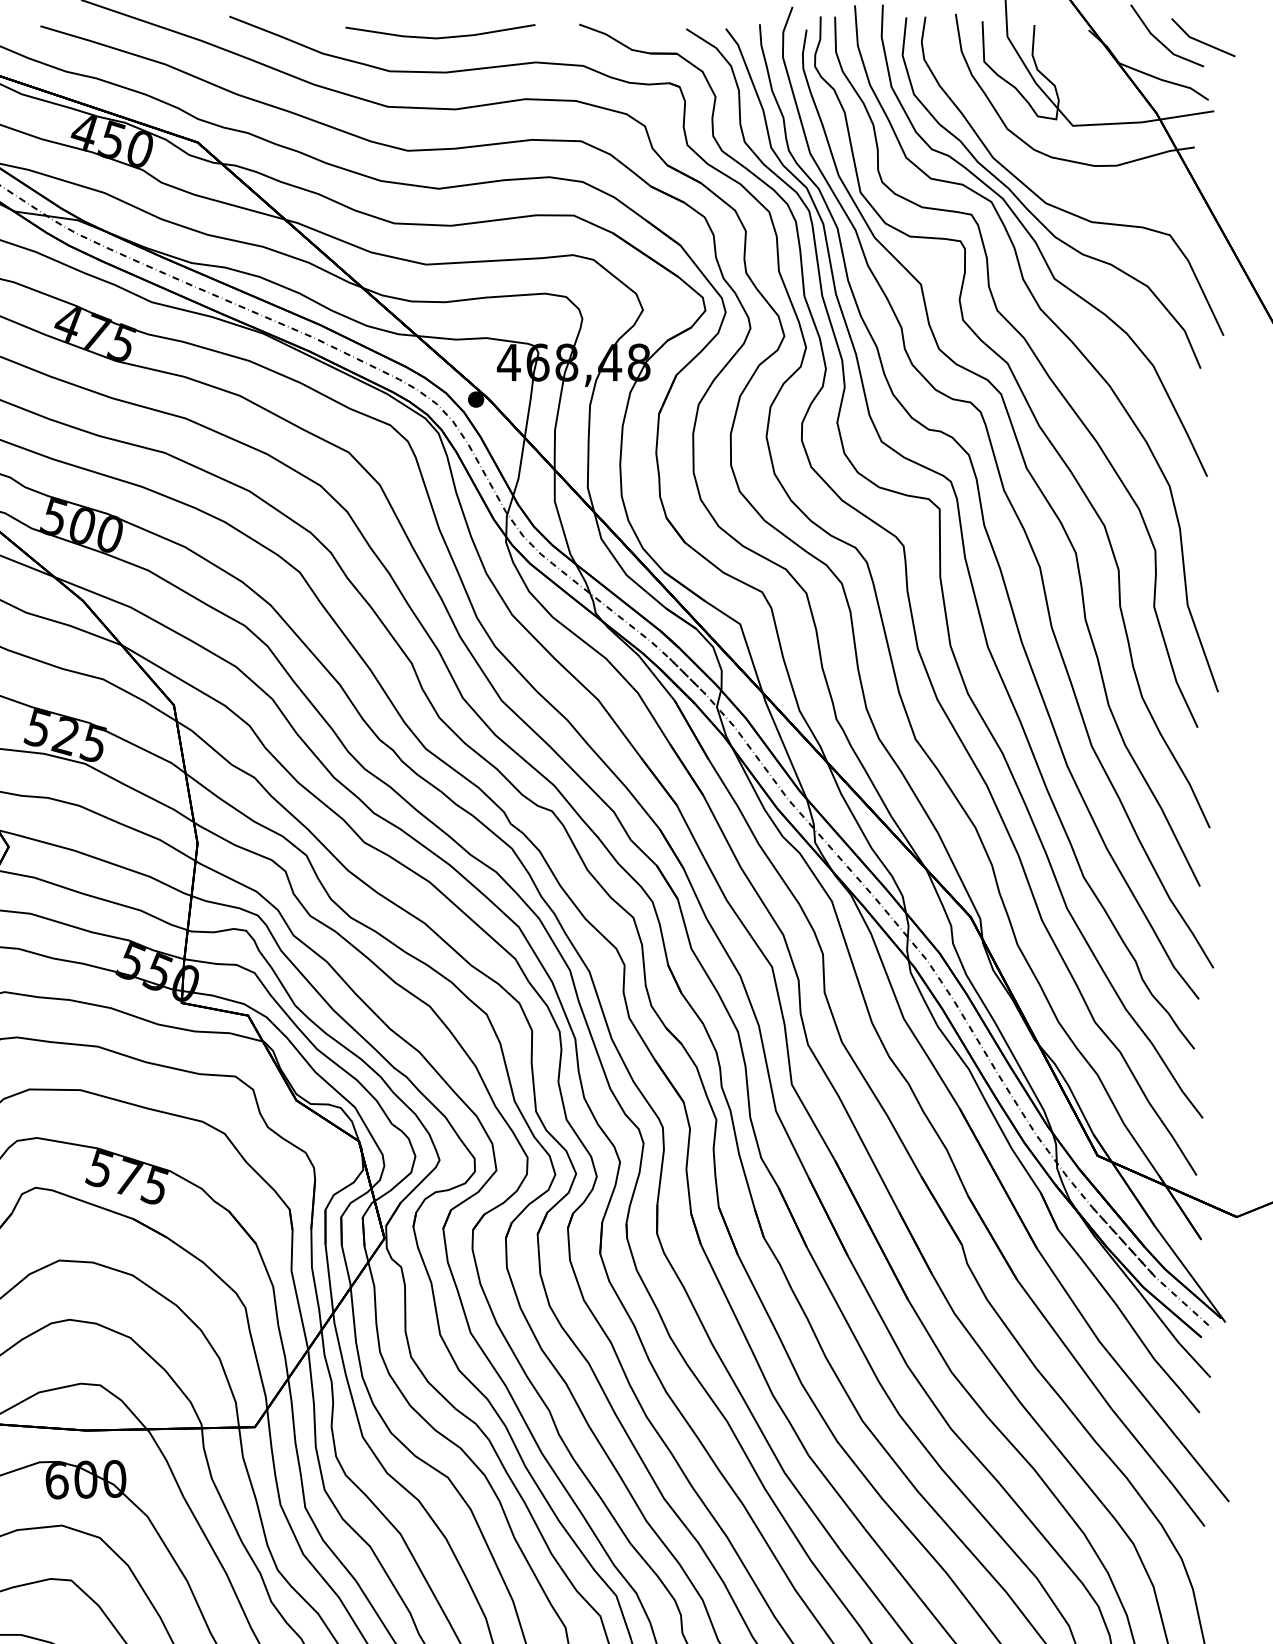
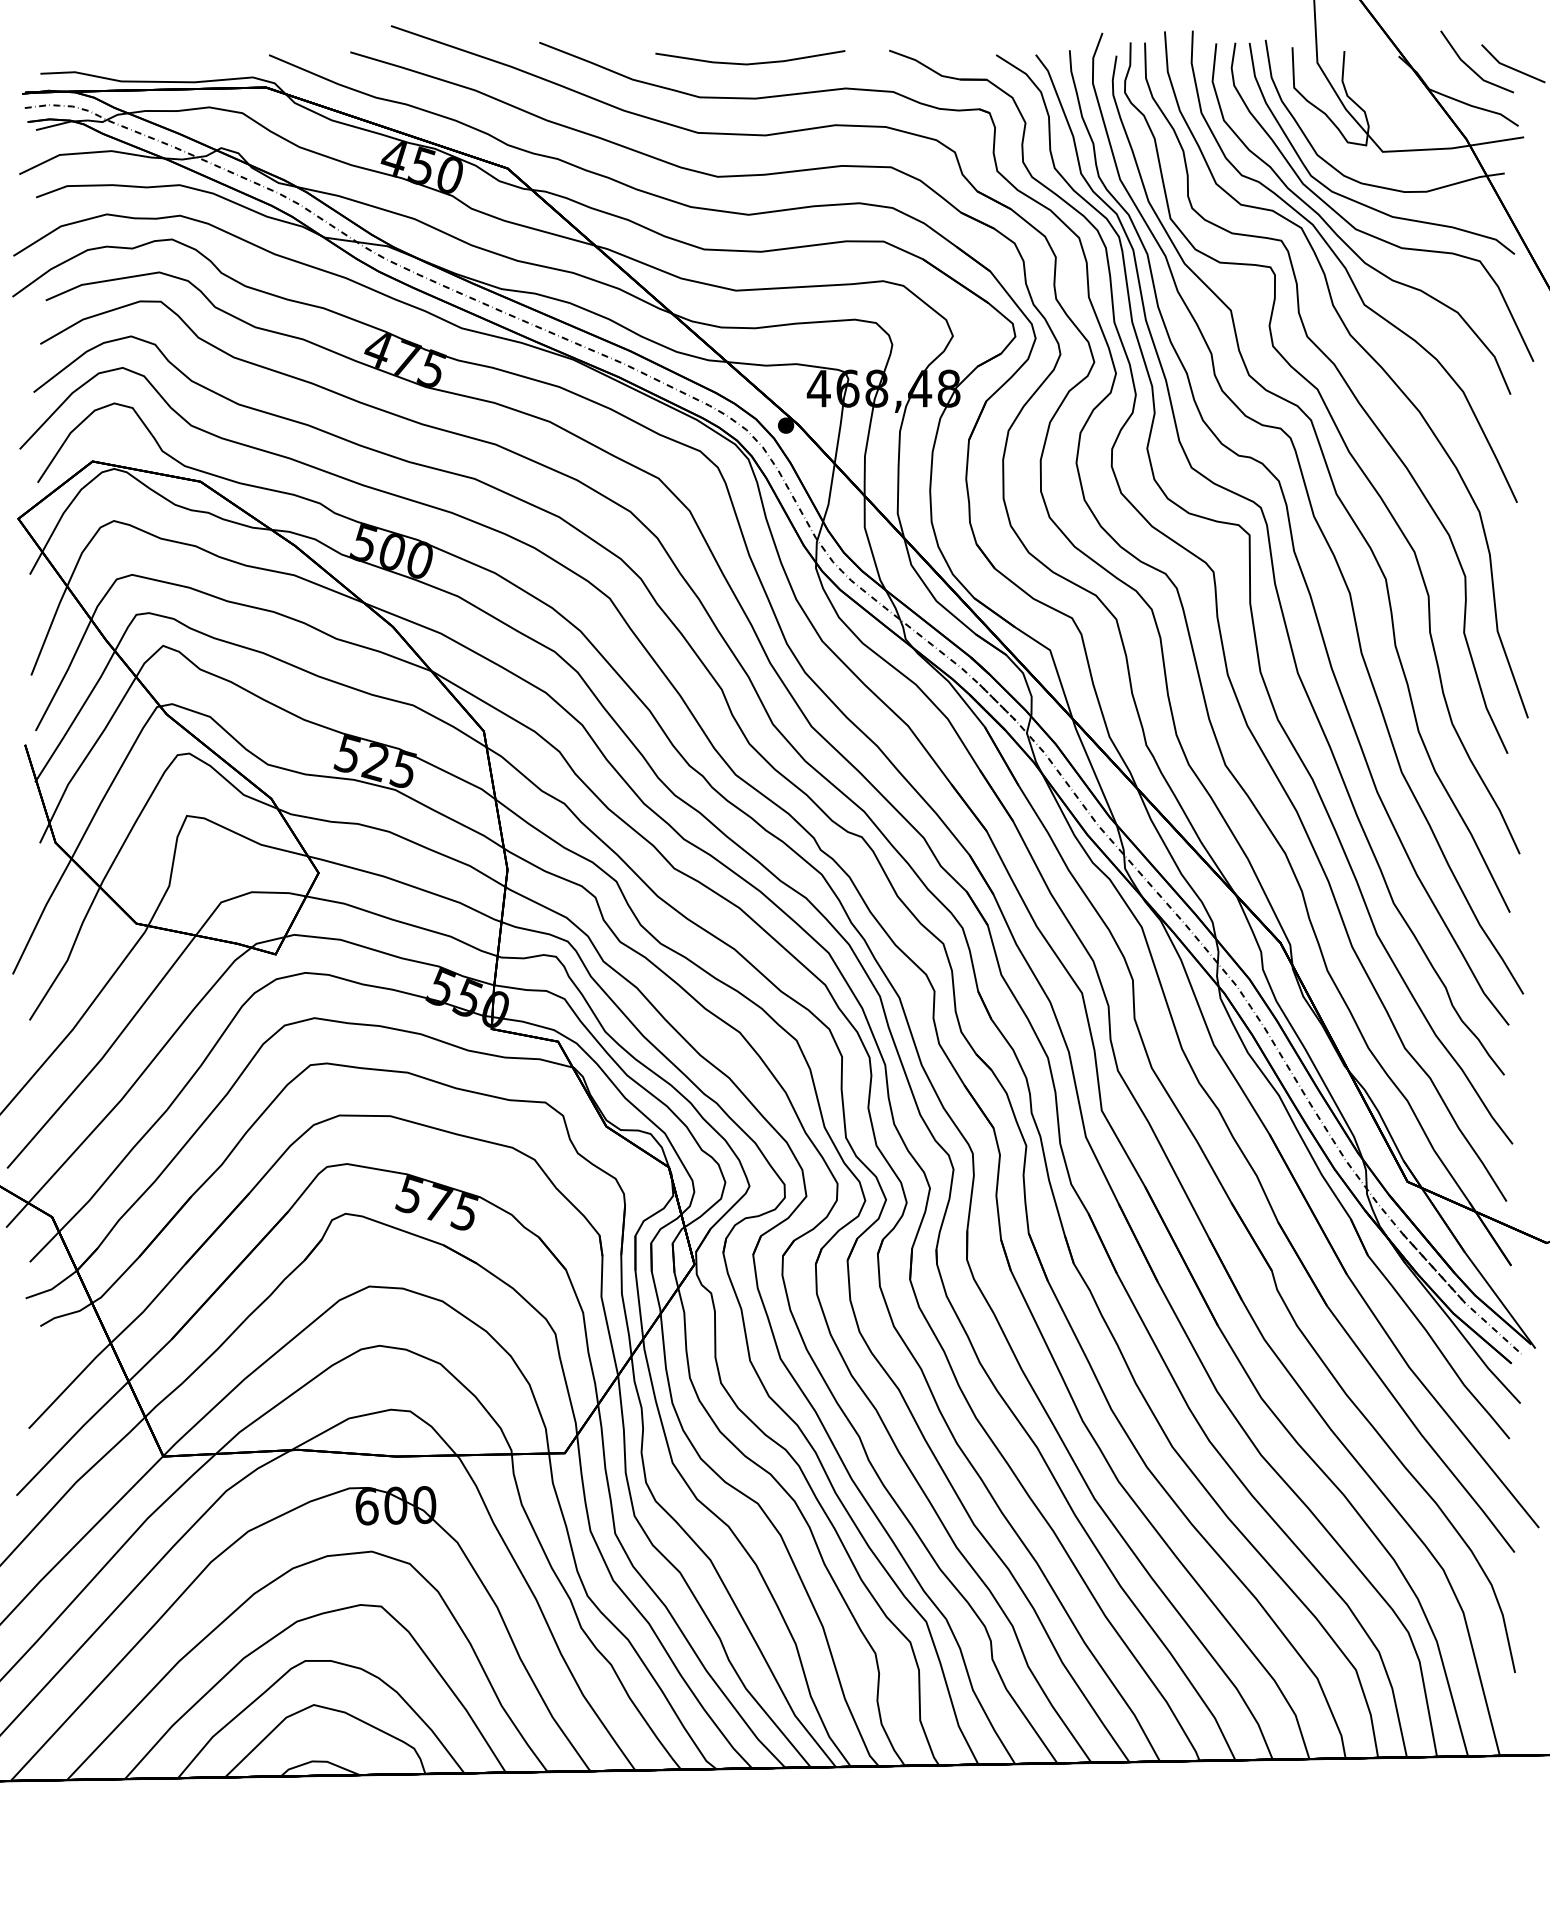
curve: (1046, 174) -> (1356, 200), added

